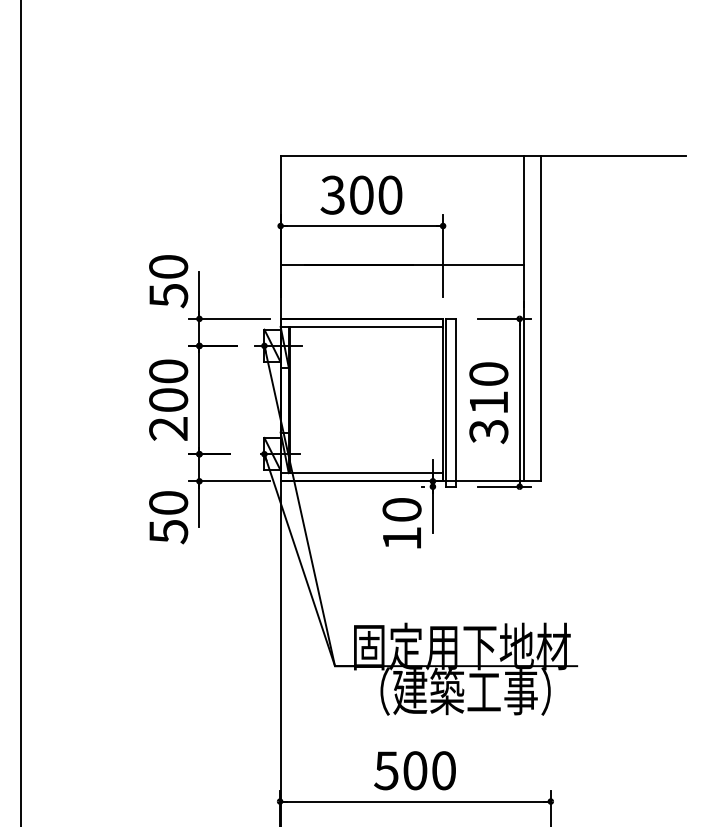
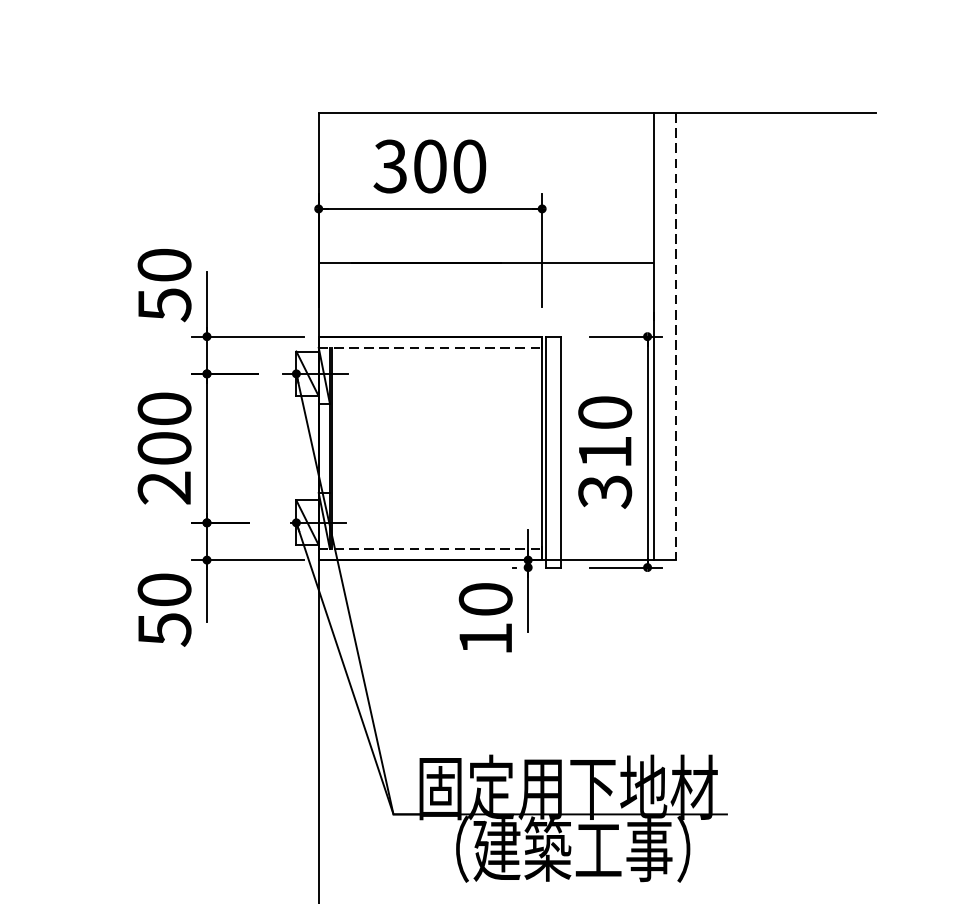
line: (540, 319) -> (676, 337), solid -> dashed
line: (362, 326) -> (431, 347), solid -> dashed
line: (362, 473) -> (431, 549), solid -> dashed

